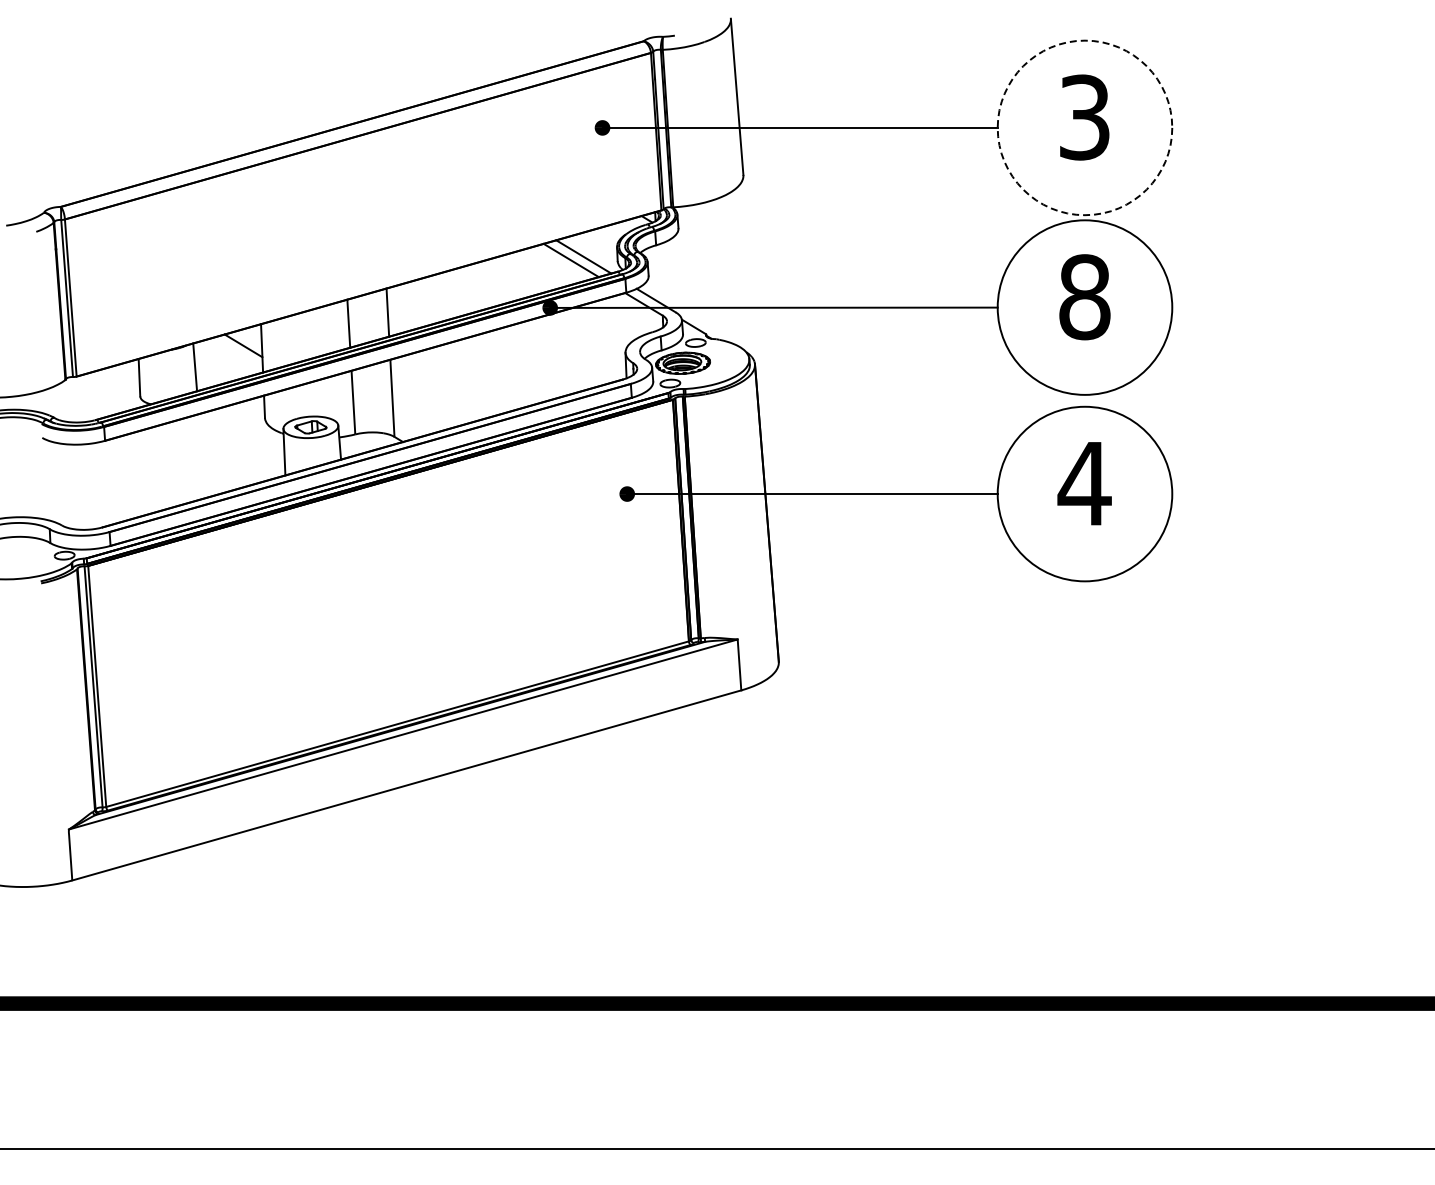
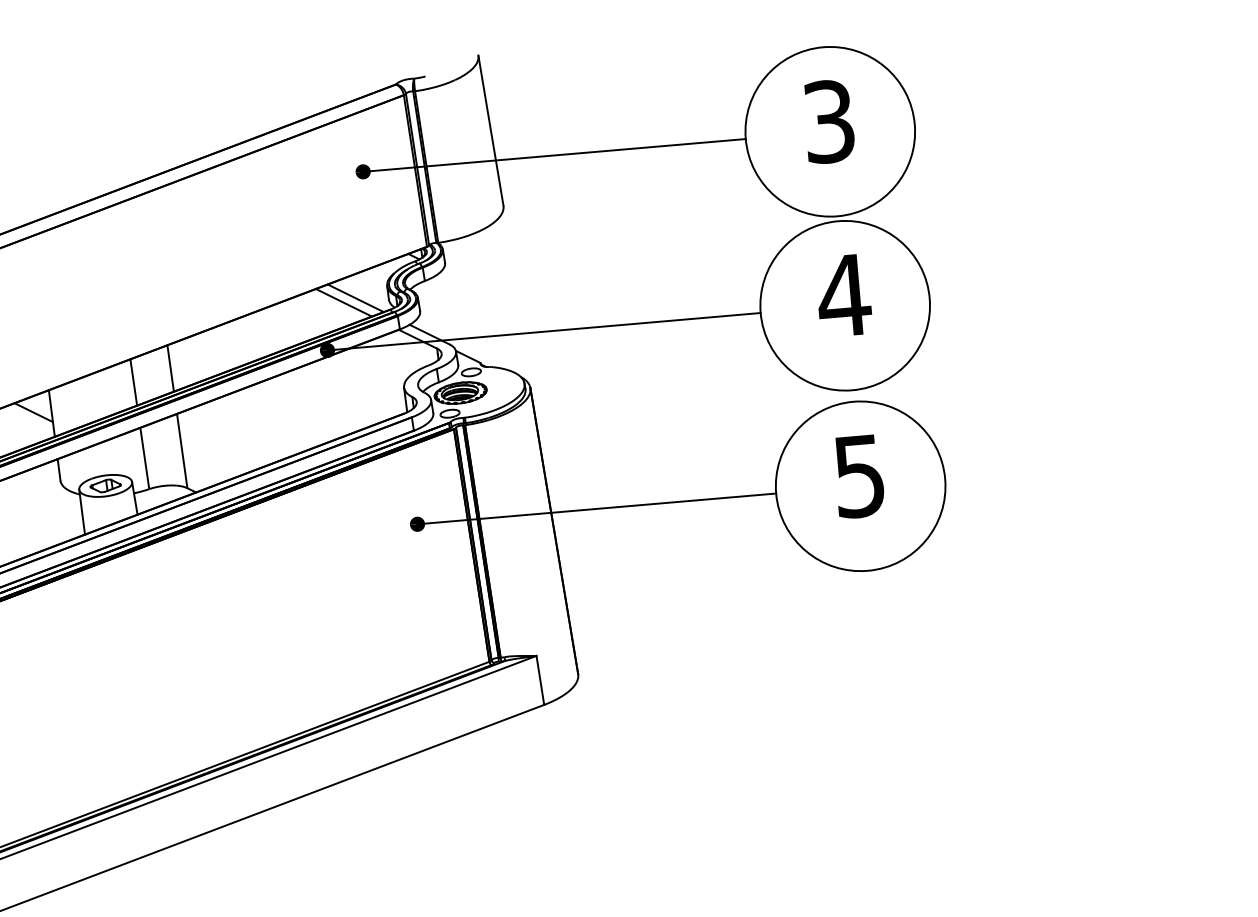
circle: (1084, 127) -> (829, 131), dashed -> solid
text: (1084, 297) -> (843, 296), 8 -> 4
text: (1084, 484) -> (859, 477), 4 -> 5

